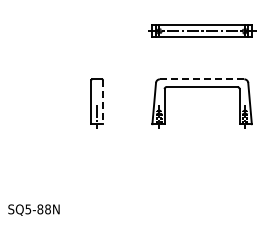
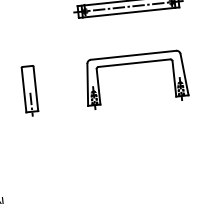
line: (202, 79) -> (133, 55), dashed -> solid
line: (103, 102) -> (36, 89), dashed -> solid

